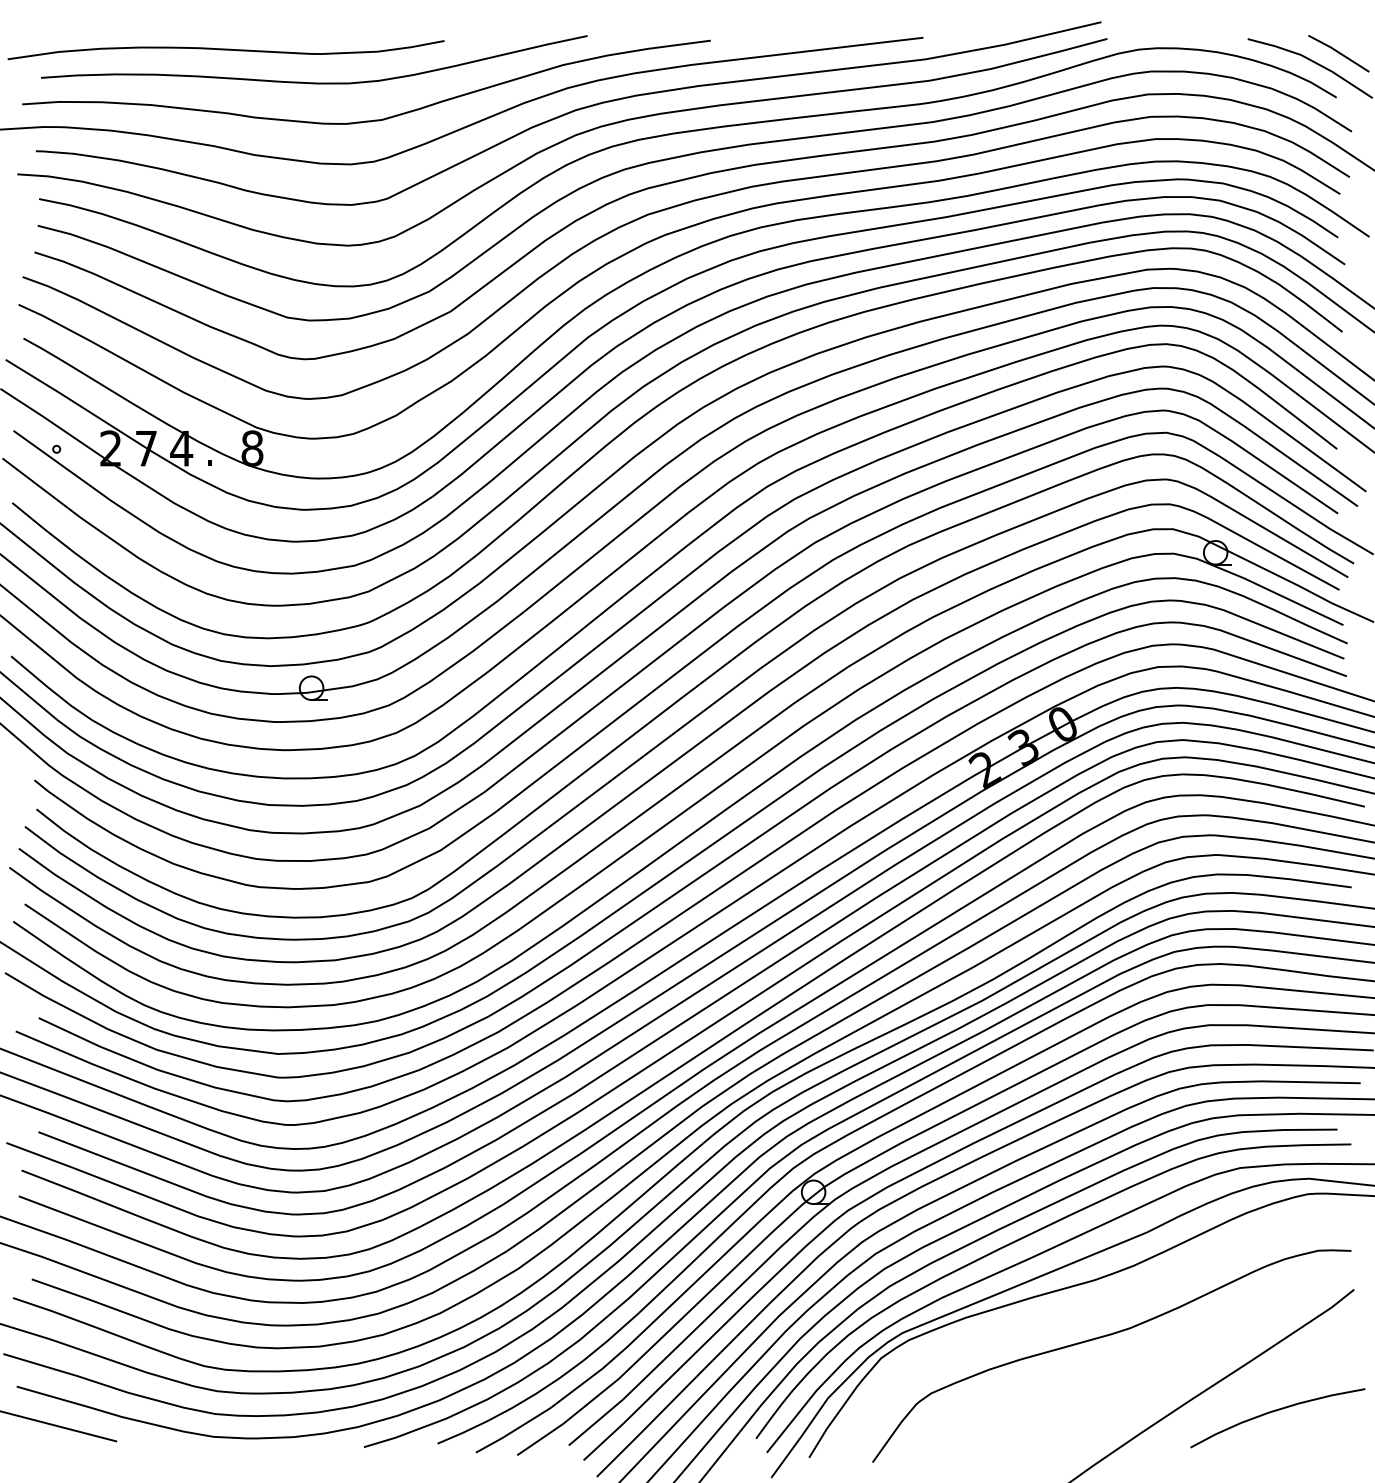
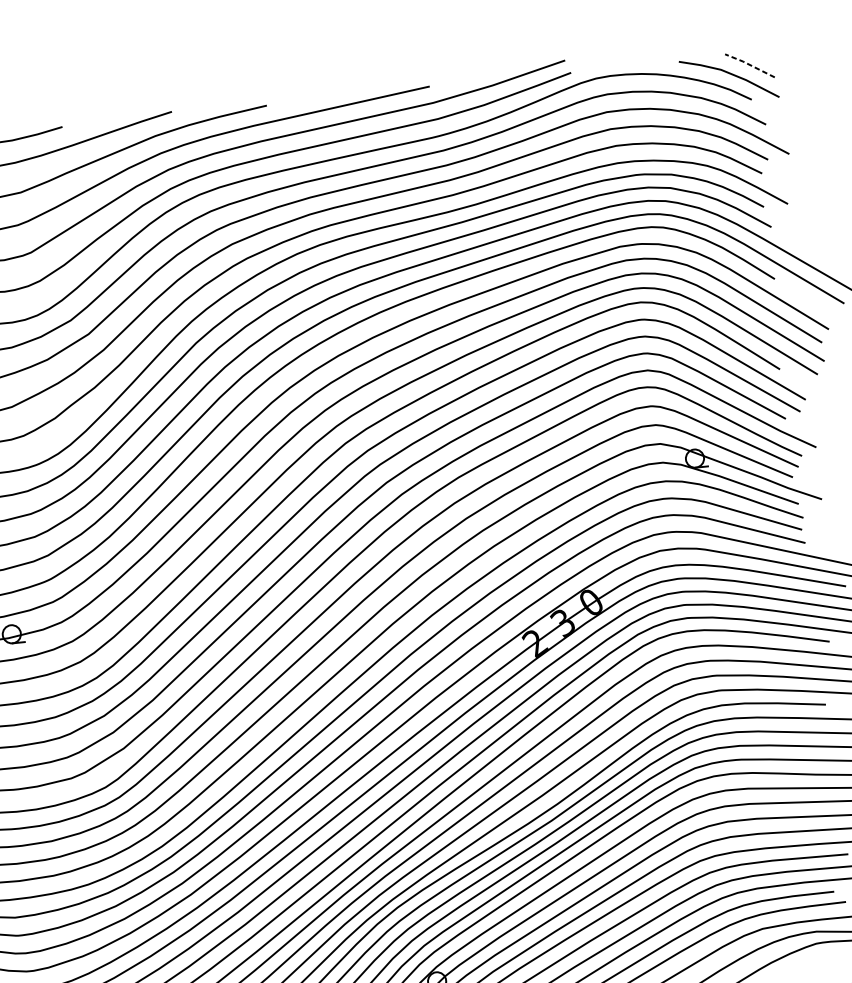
line: (1338, 52) -> (749, 64), solid -> dashed

